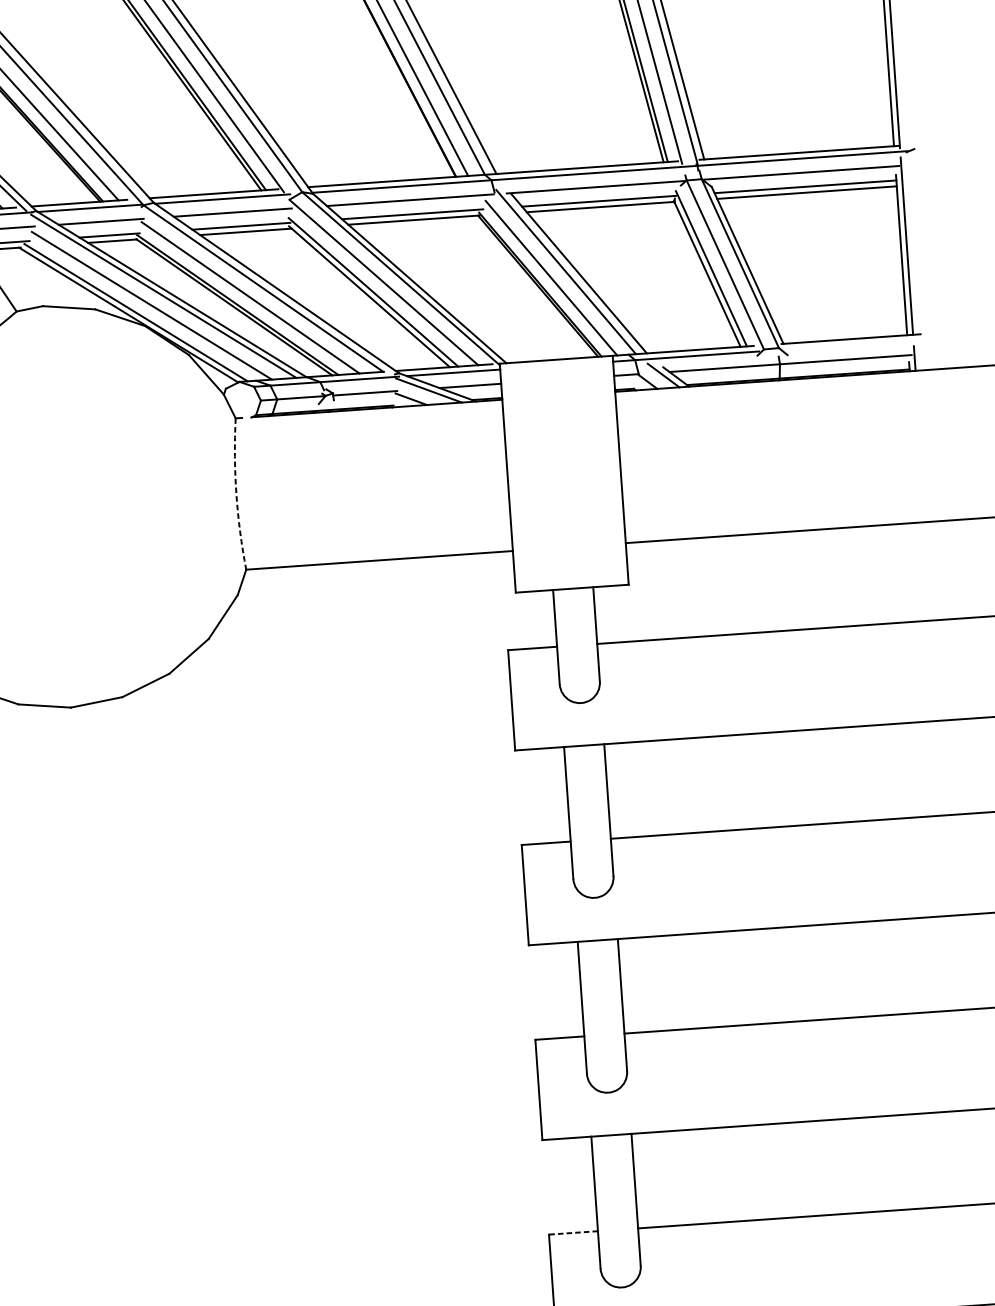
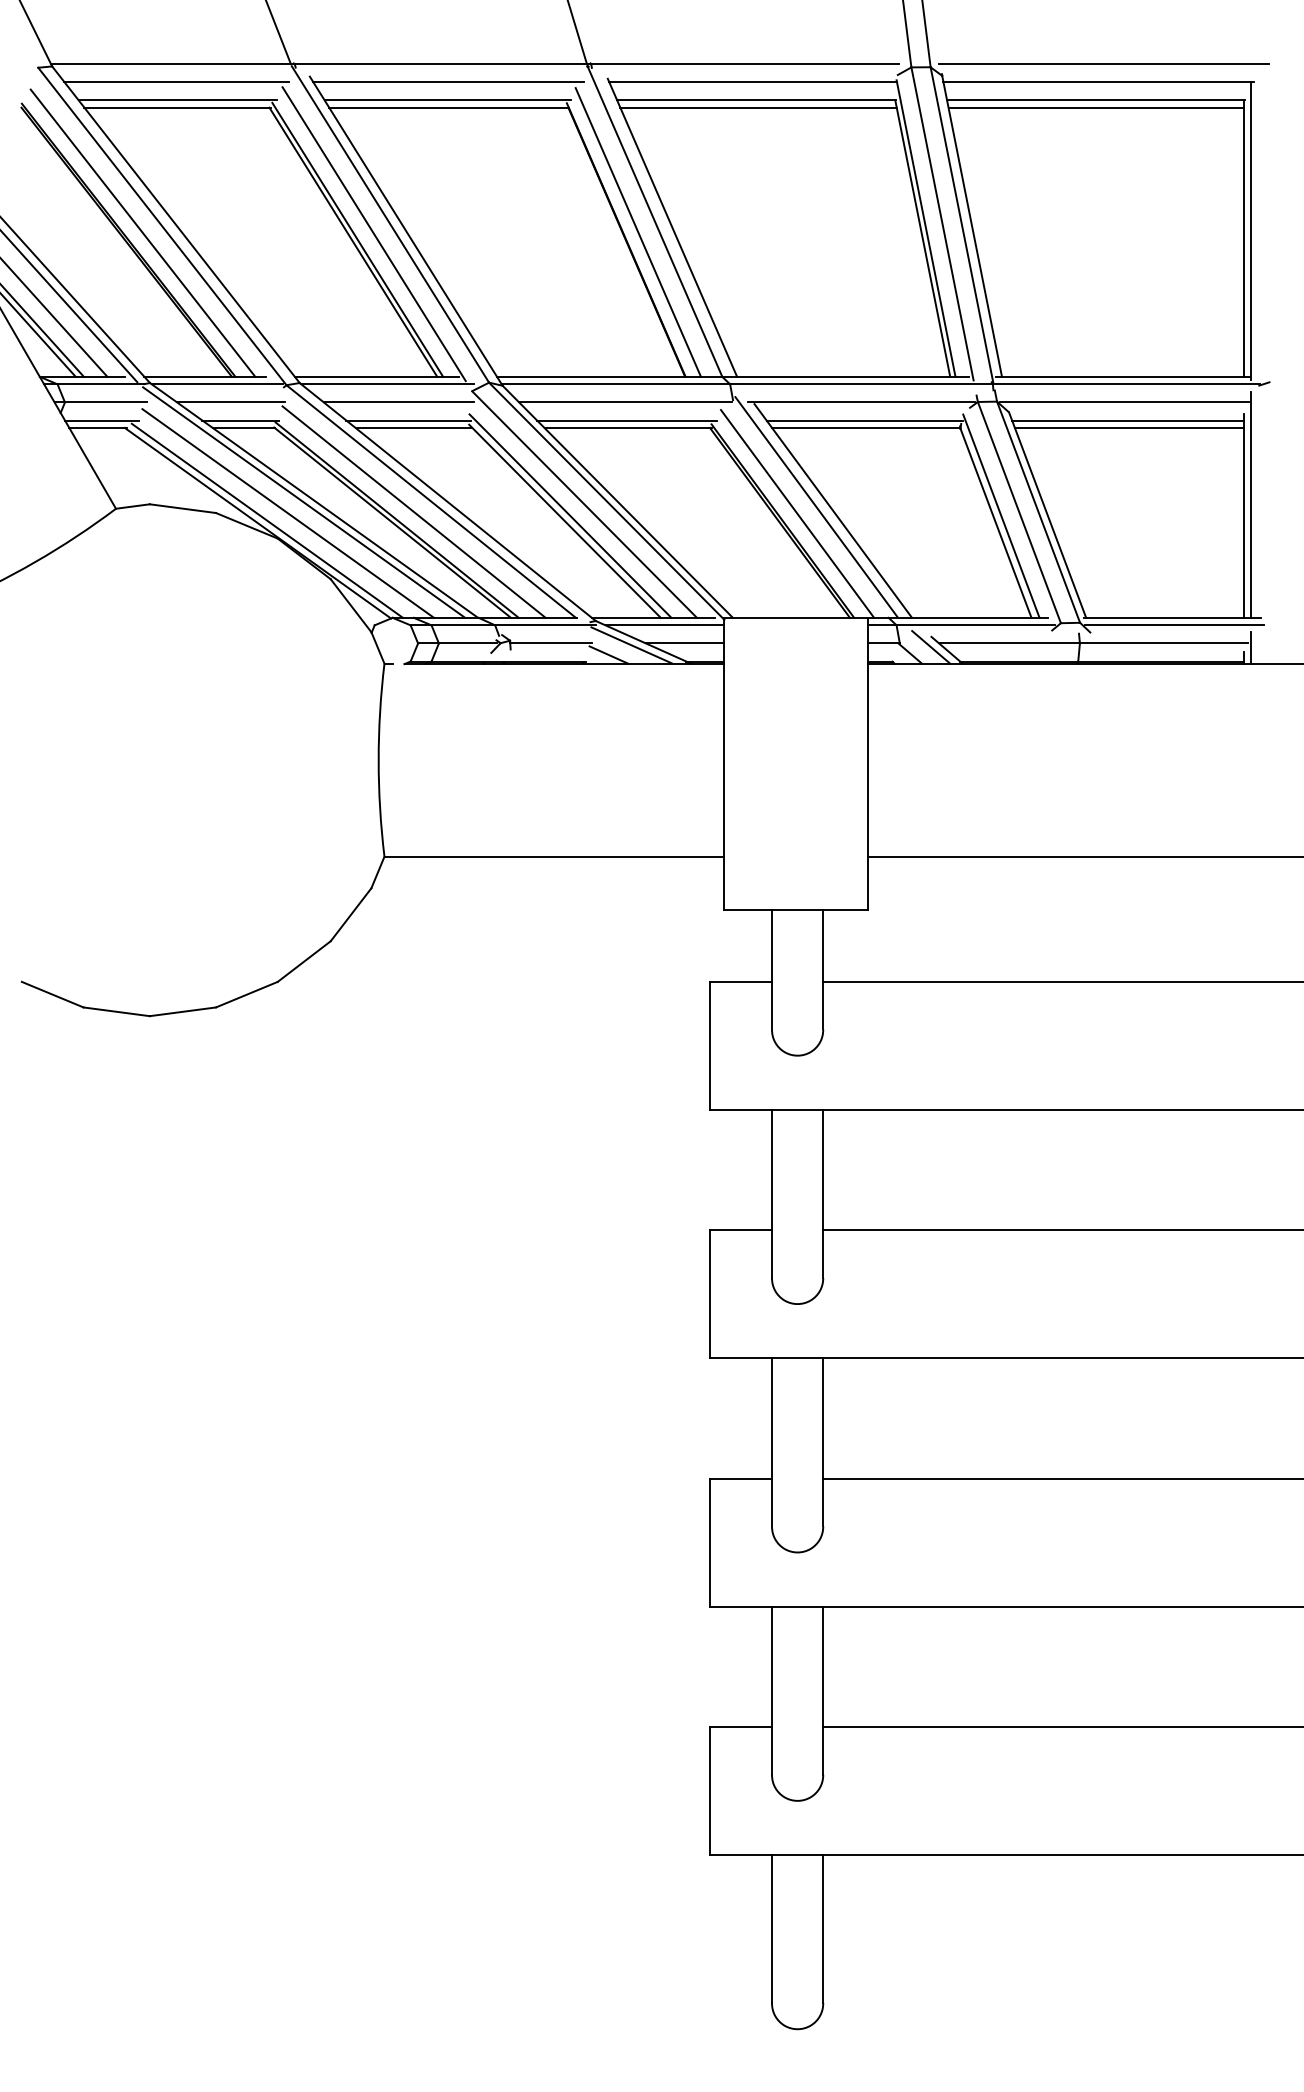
line: (853, 345) -> (1174, 625), added
arc: (236, 494) -> (378, 760), dashed -> solid
line: (573, 1233) -> (740, 1727), dashed -> solid

